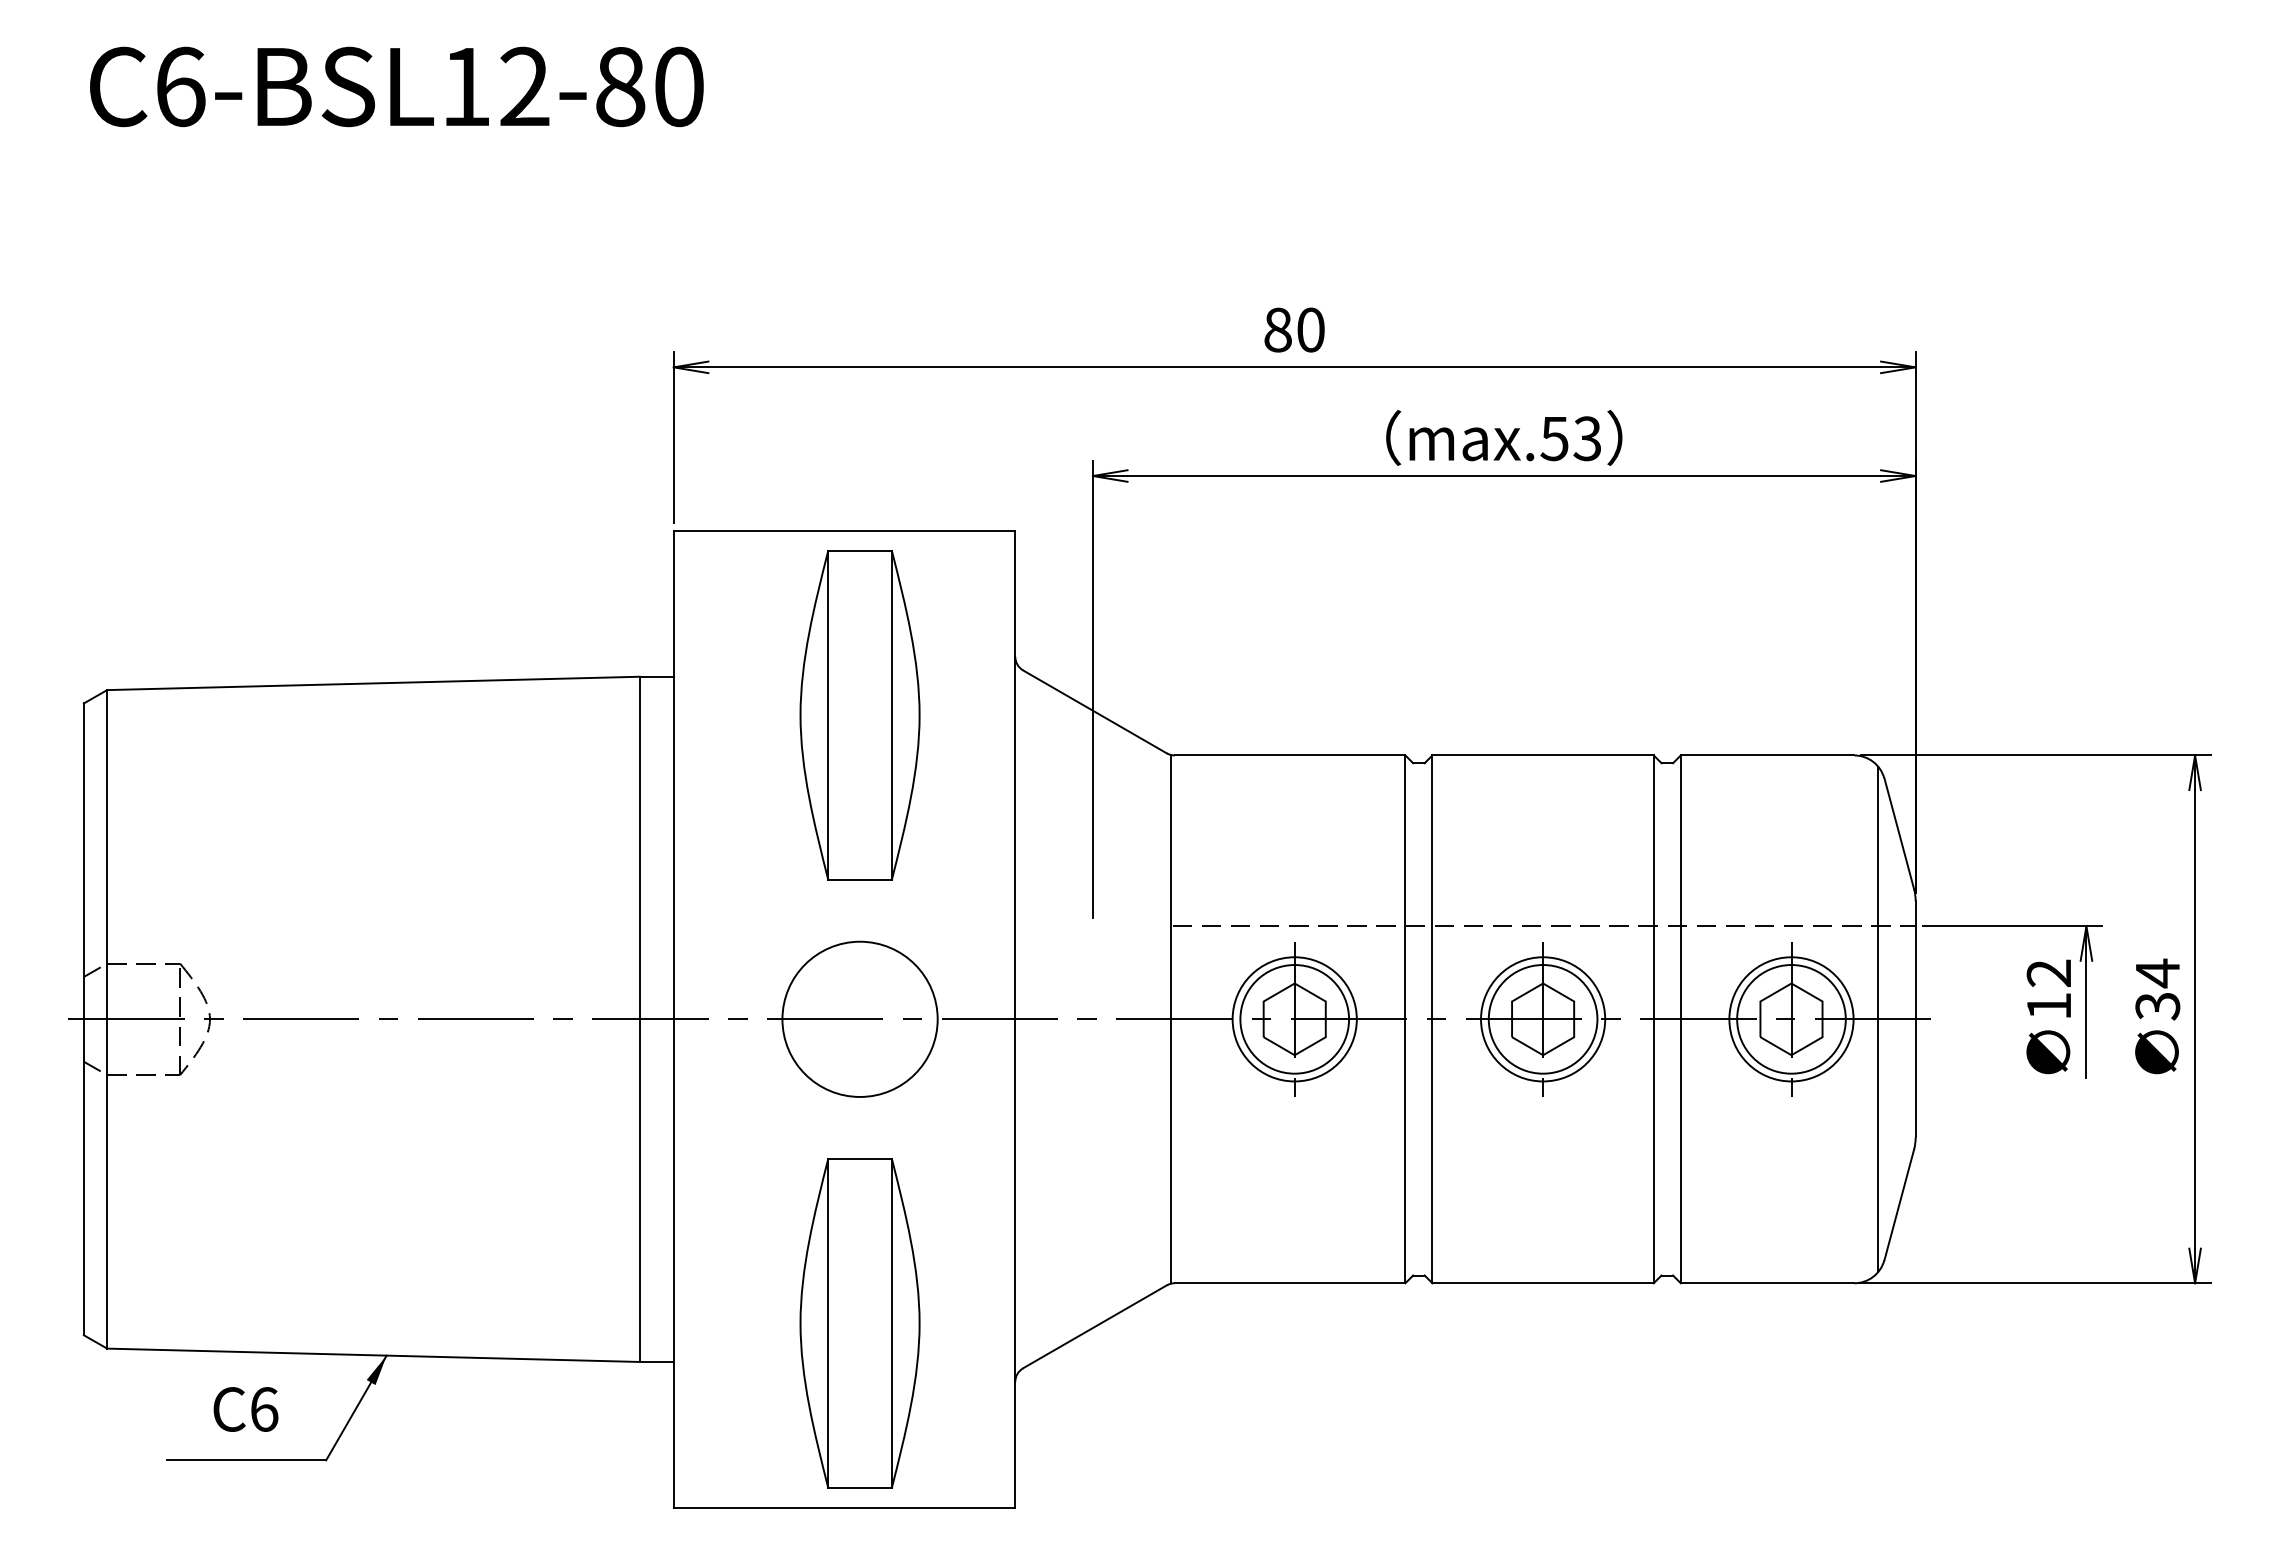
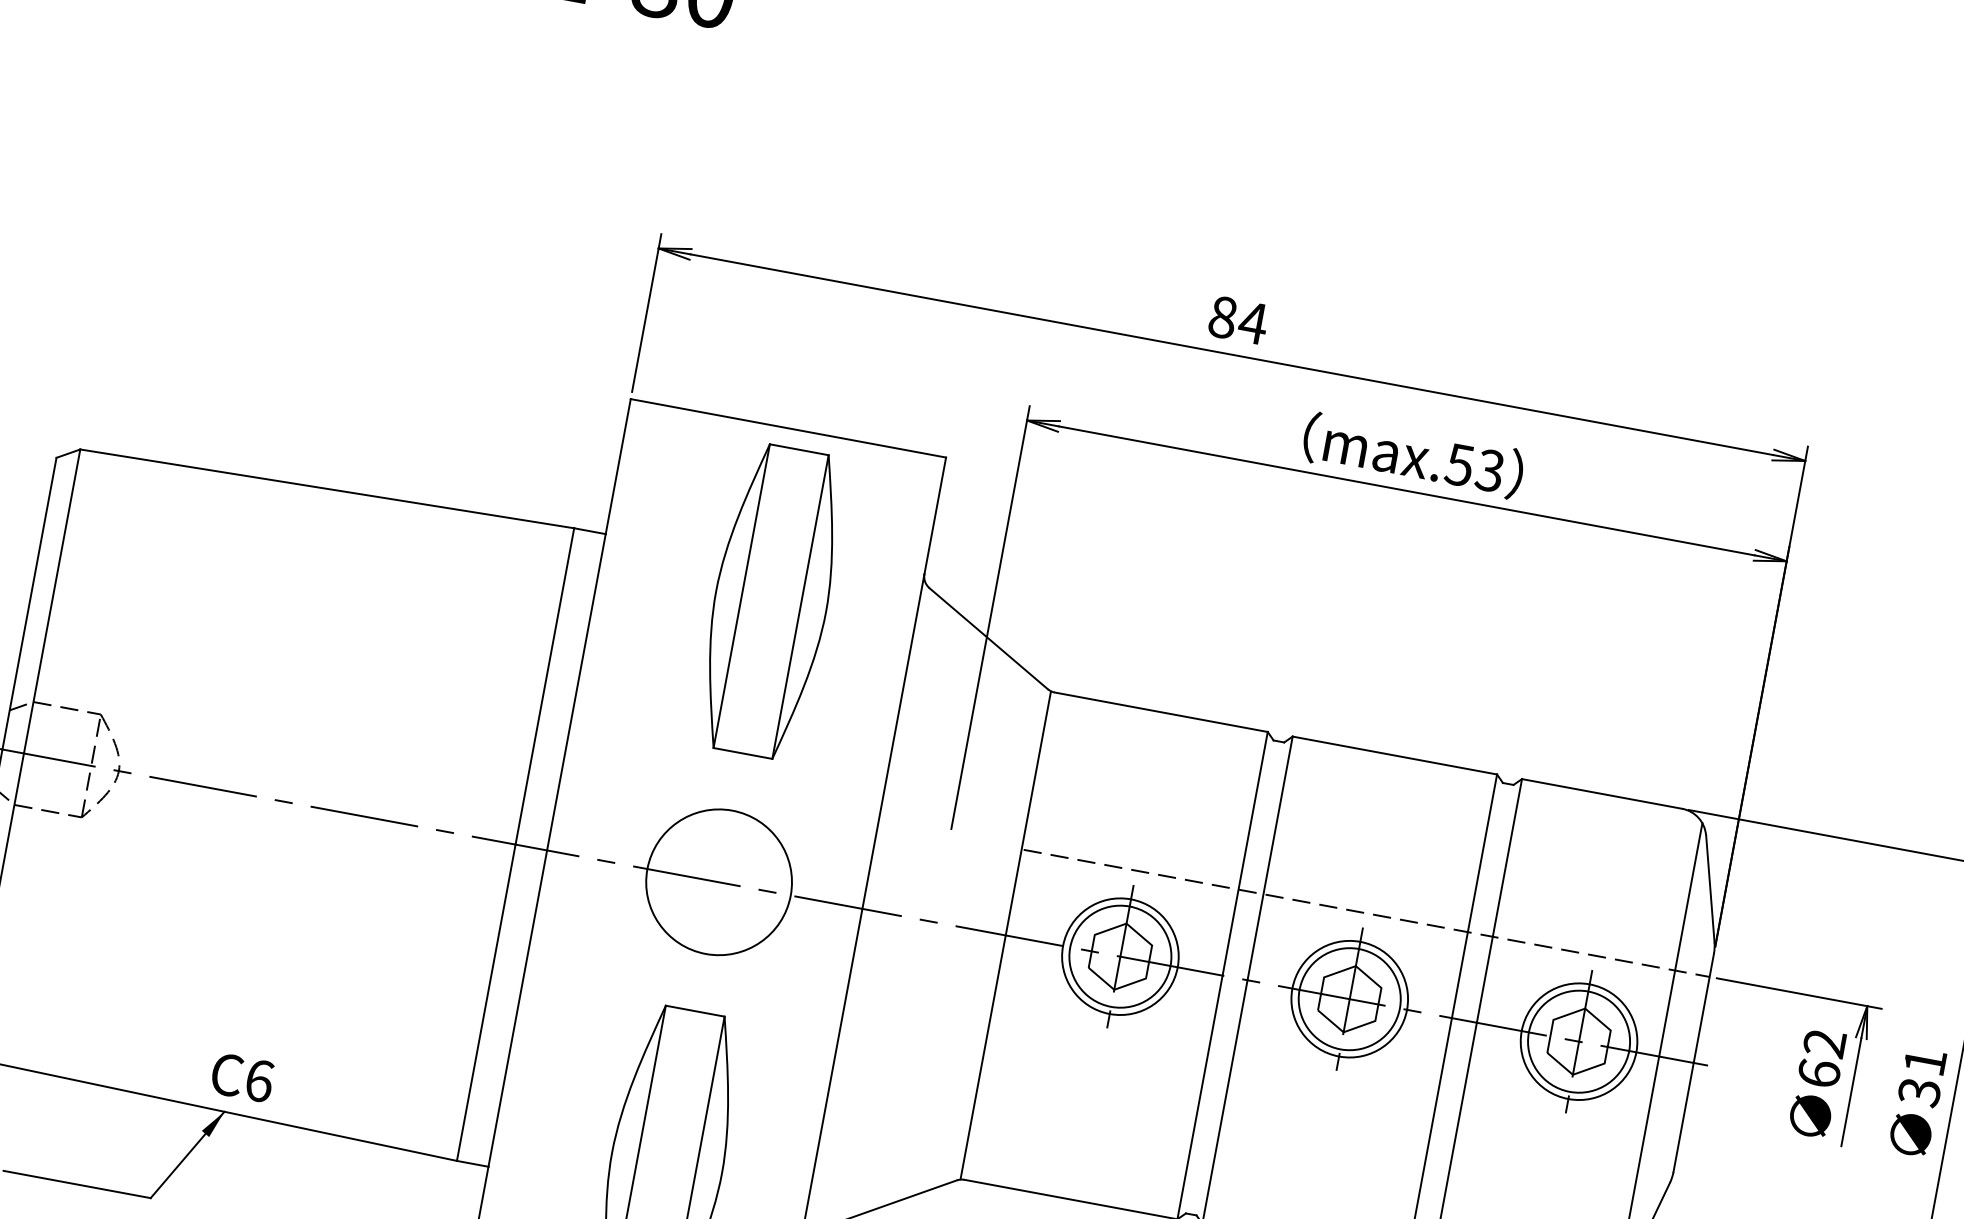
text: (1310, 329) -> (1253, 322), 80 -> 84
text: (2157, 973) -> (1924, 1061), 34 -> 31
text: (2048, 1005) -> (1818, 1072), 12 -> 62
text: (245, 1409) -> (242, 1077), moved

